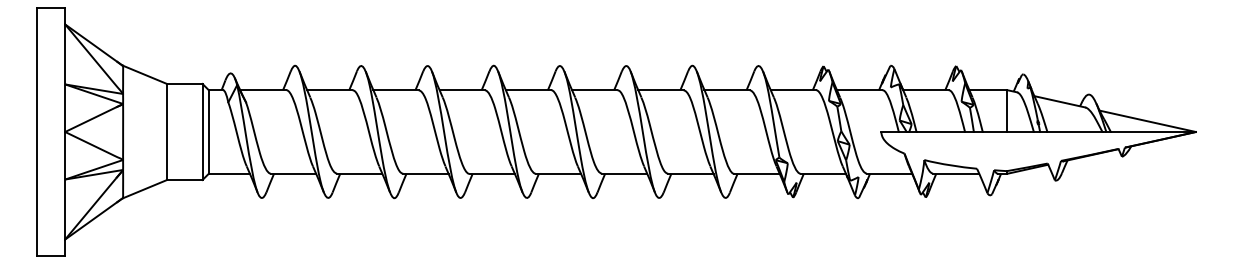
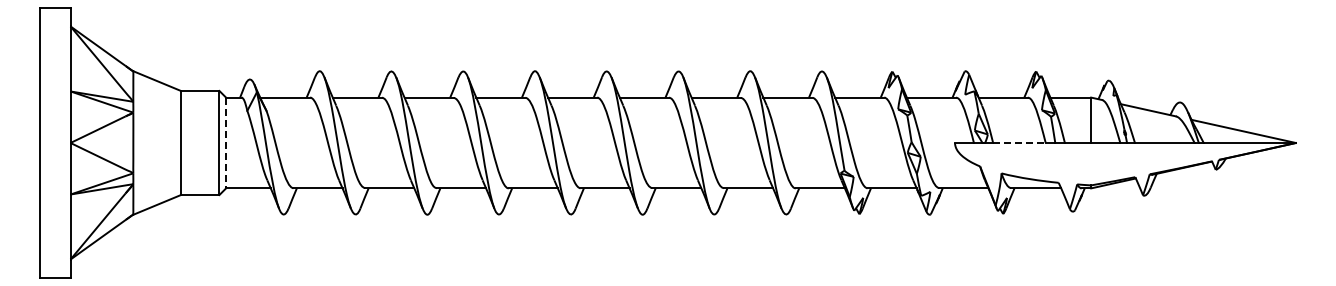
line: (209, 132) -> (226, 143), solid -> dashed
line: (940, 132) -> (1019, 143), solid -> dashed

